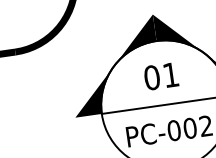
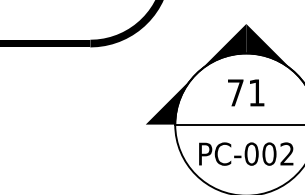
text: (151, 77) -> (235, 92), 01 -> 71

